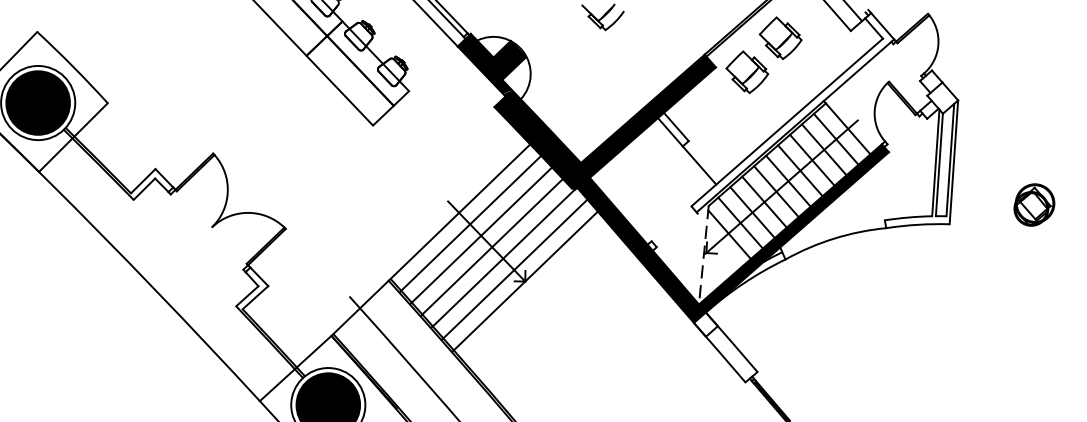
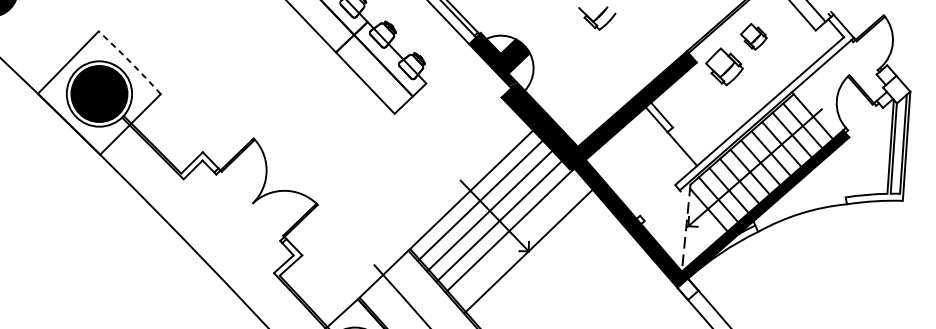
part: (780, 37) -> (753, 36), size x0.7
arc: (73, 66) -> (130, 61), solid -> dashed
line: (514, 269) -> (519, 240), removed

